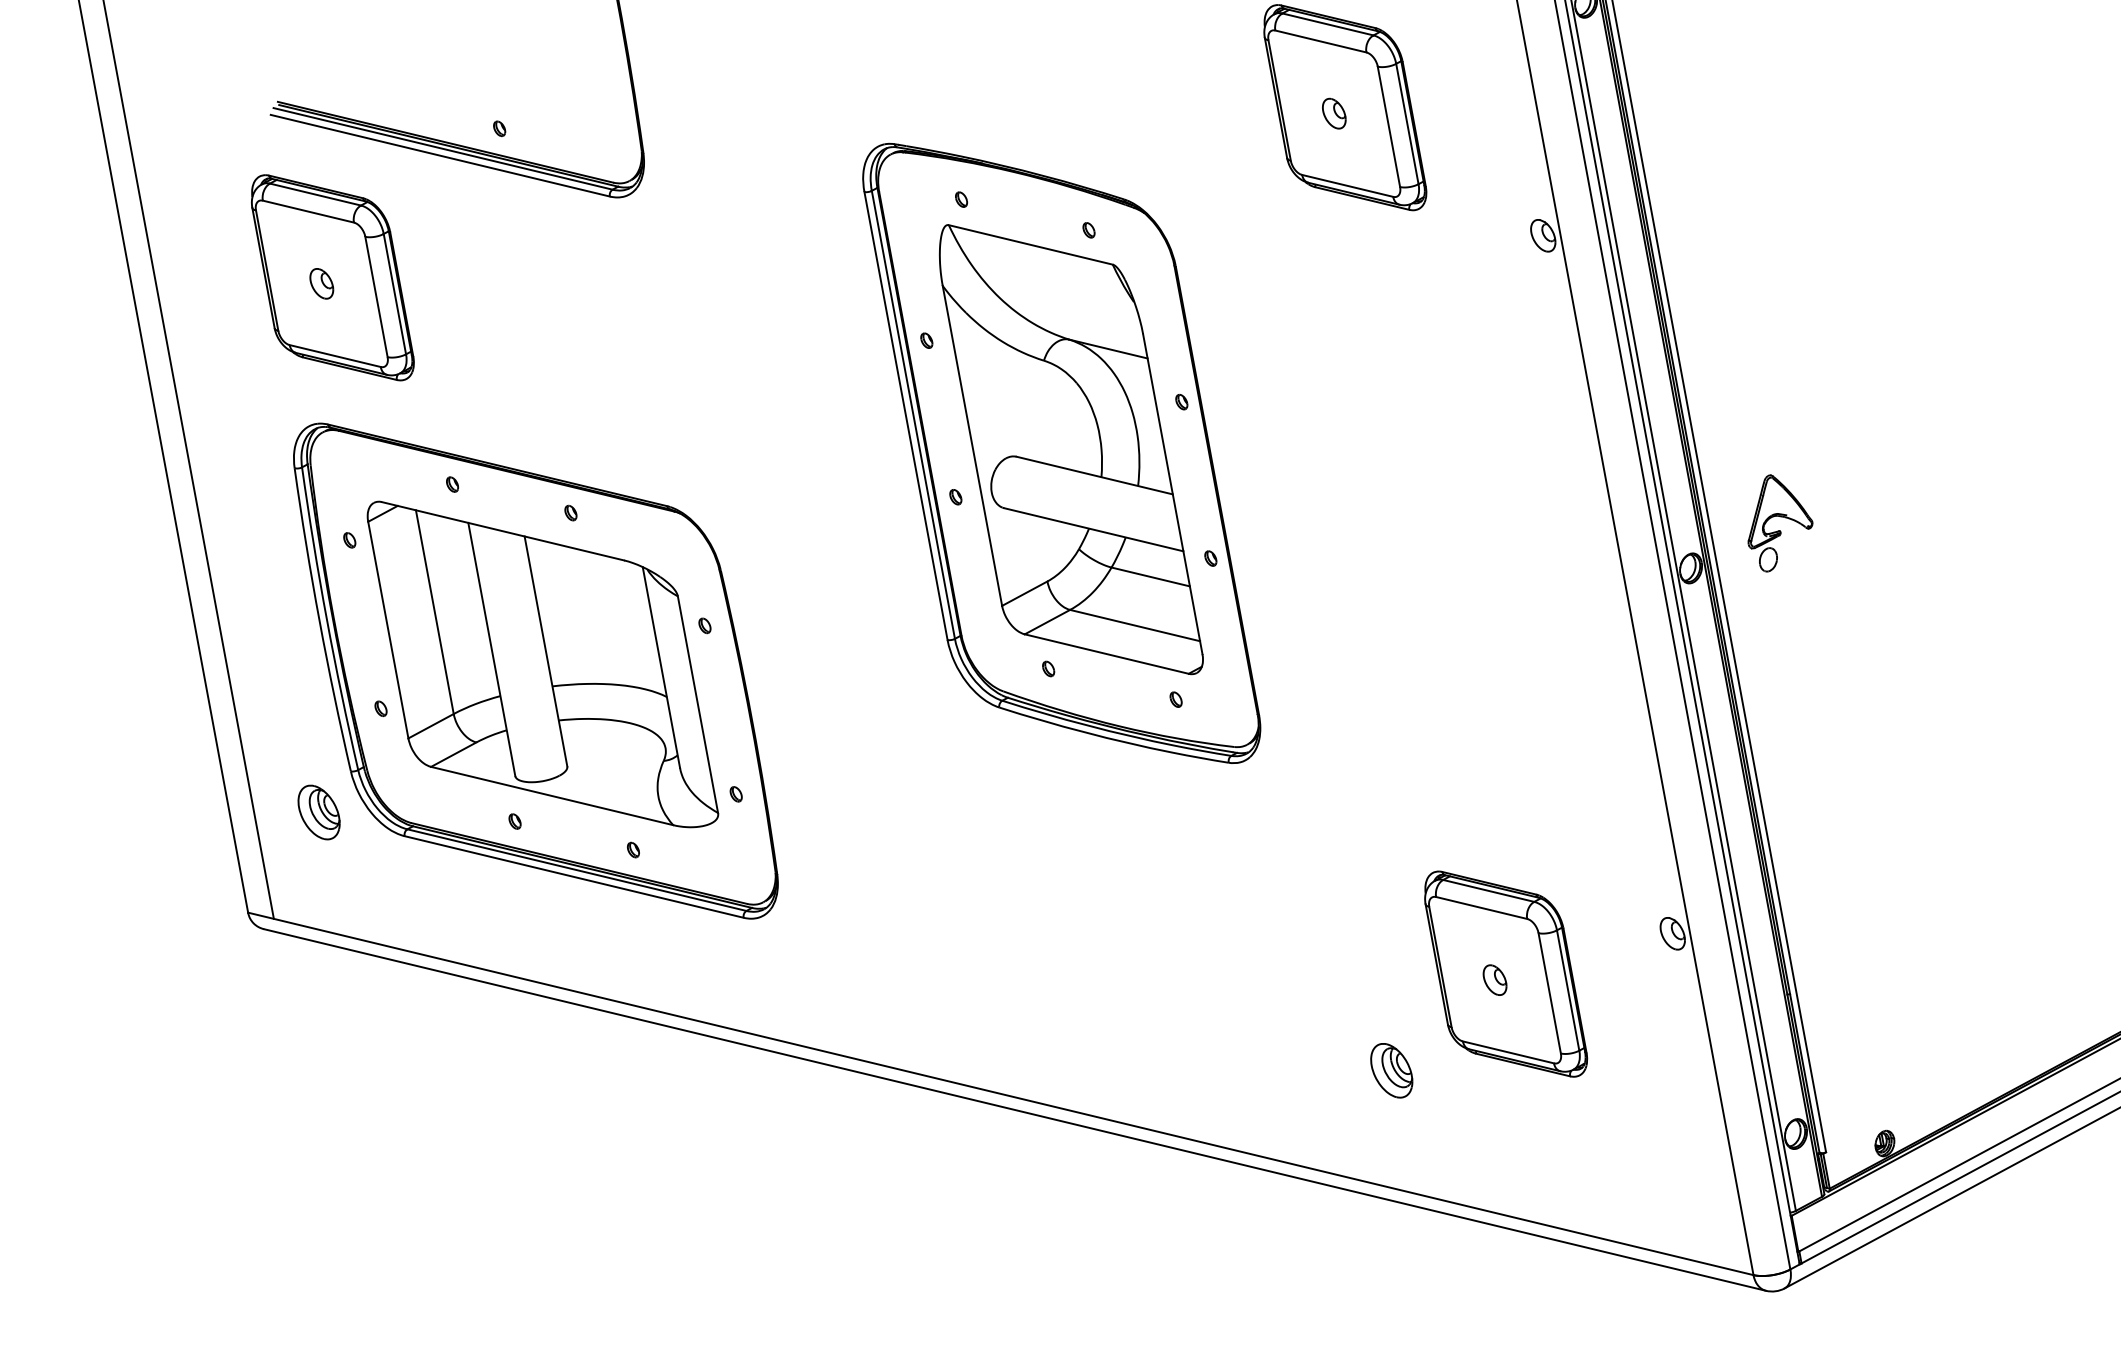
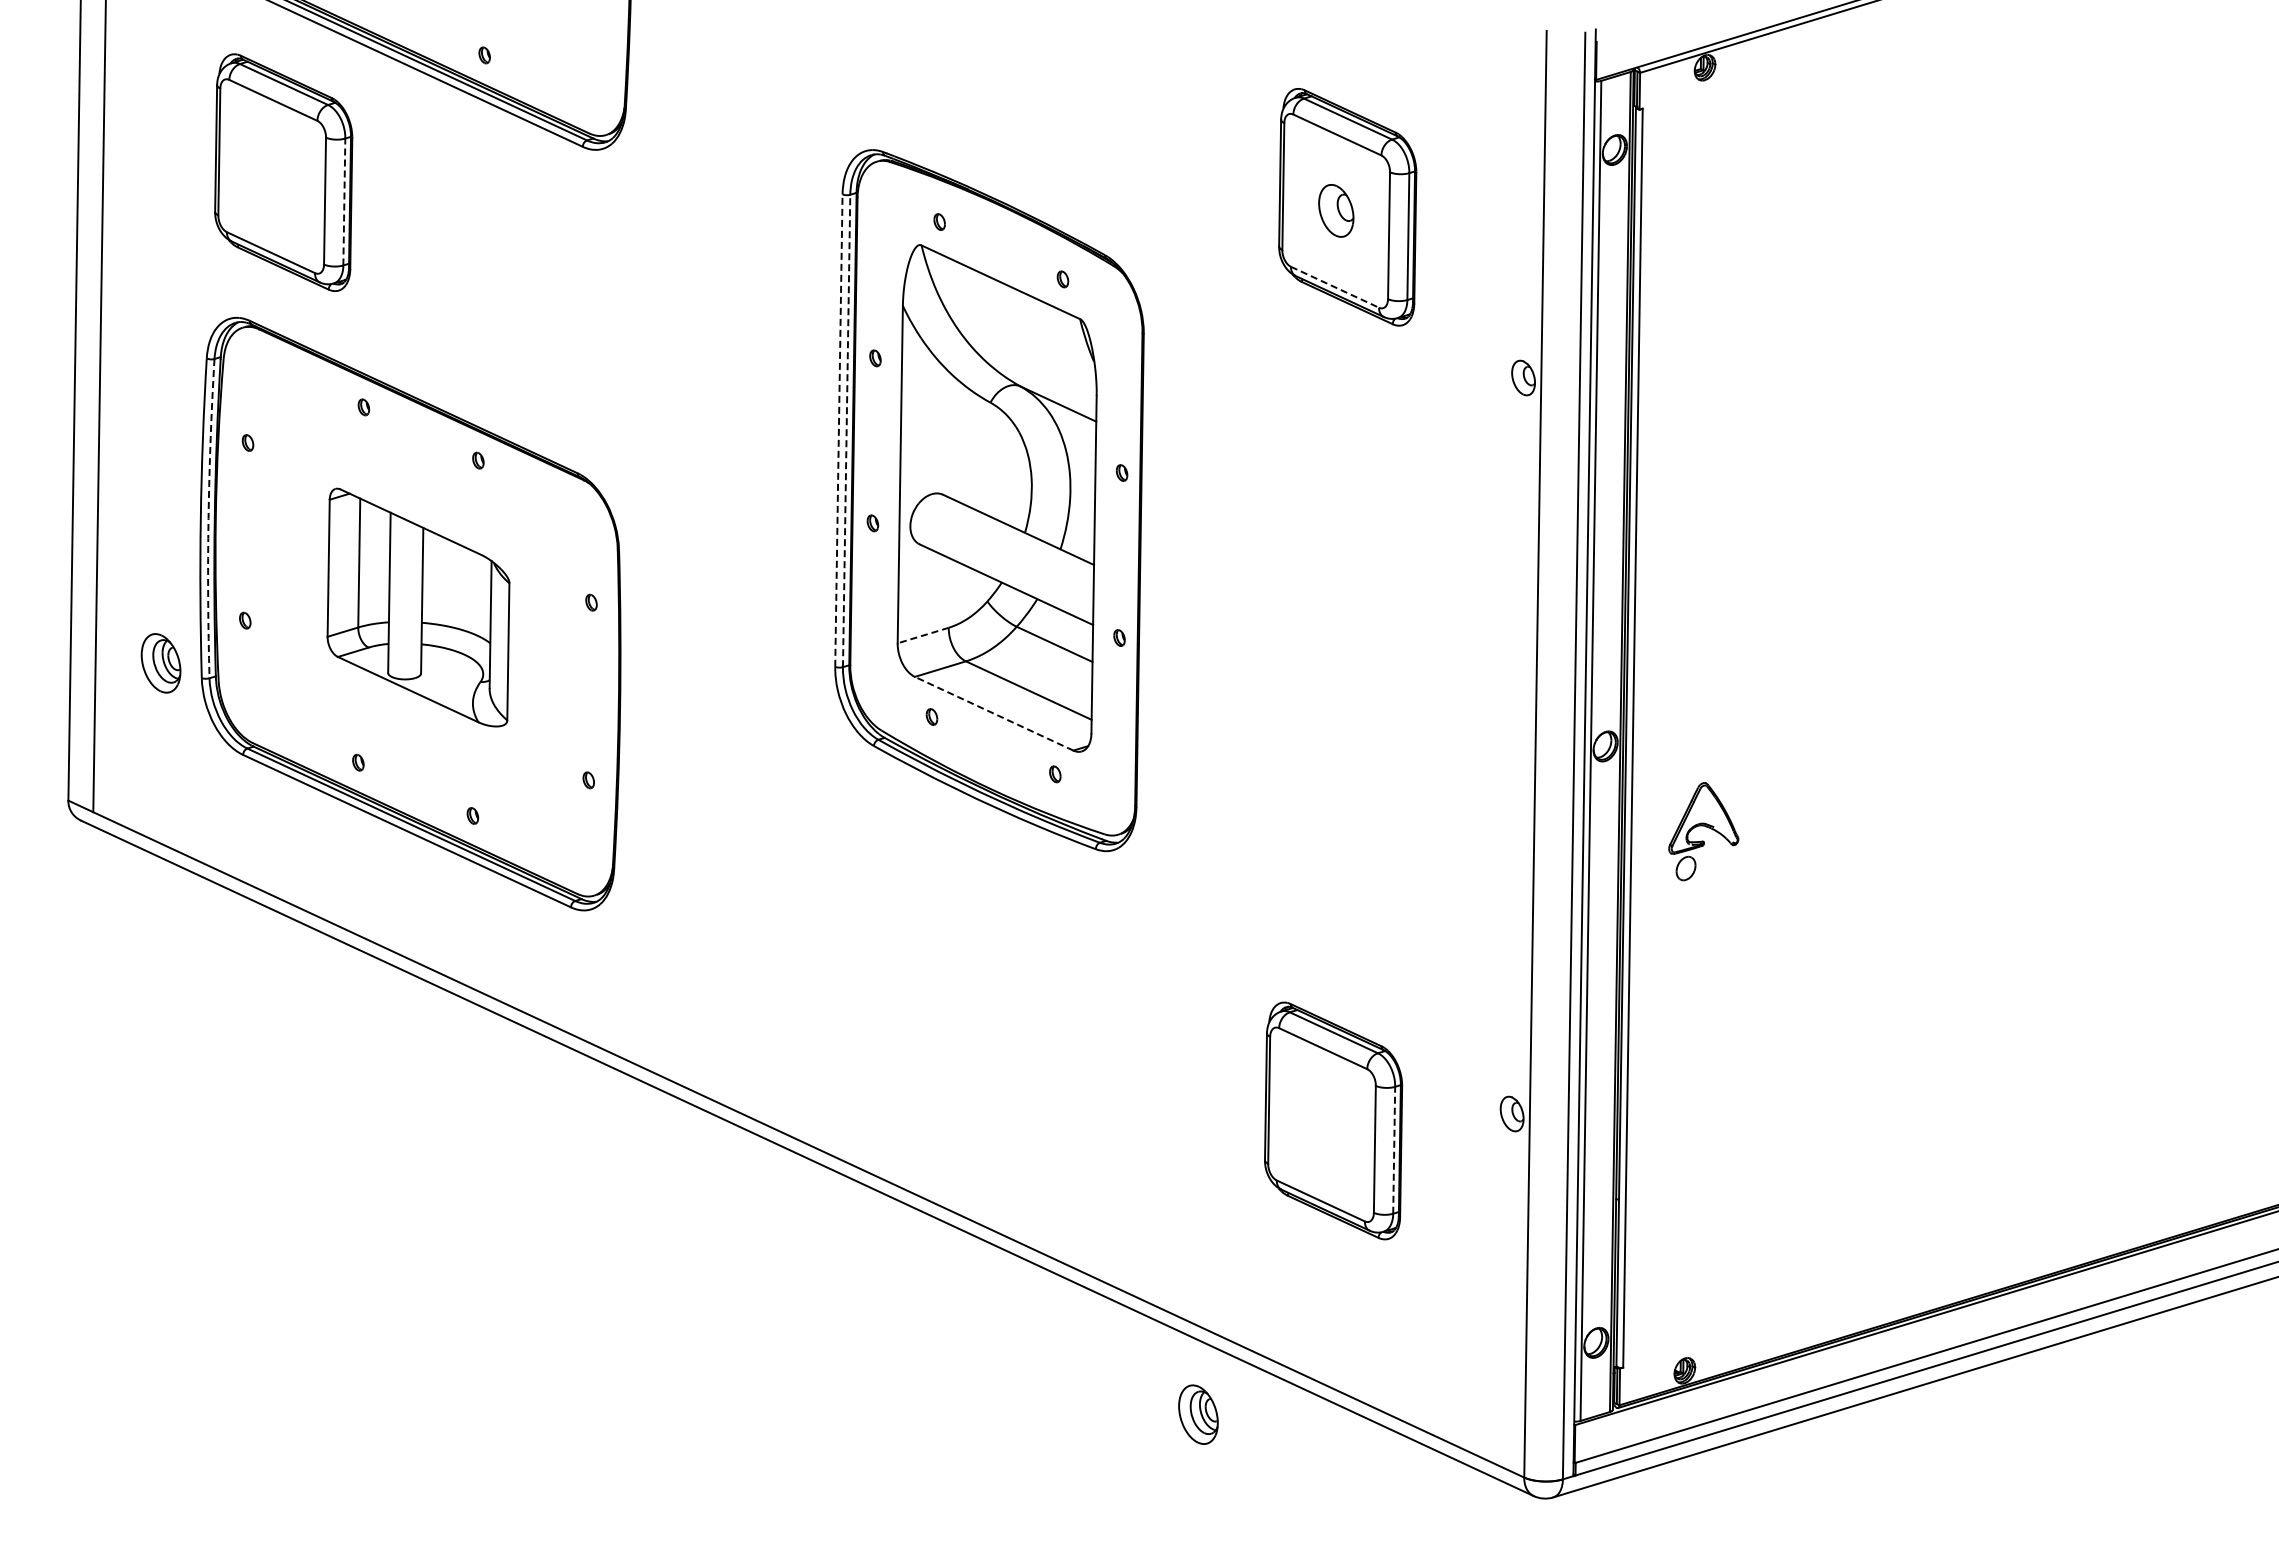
part: (1333, 114) -> (1335, 211), size x1.6
line: (1348, 186) -> (1335, 287), solid -> dashed
part: (321, 283) -> (271, 176), removed
line: (394, 293) -> (344, 201), solid -> dashed
line: (913, 414) -> (846, 430), solid -> dashed
line: (905, 415) -> (838, 430), solid -> dashed
part: (1777, 521) -> (1703, 831), moved
line: (1025, 593) -> (923, 635), solid -> dashed
arc: (326, 619) -> (208, 518), solid -> dashed
line: (1106, 653) -> (993, 713), solid -> dashed
part: (542, 663) -> (418, 607), size x0.6
part: (318, 812) -> (160, 663), moved
part: (1494, 979) -> (1321, 1124), removed
line: (1568, 989) -> (1394, 1149), solid -> dashed
part: (1391, 1070) -> (1198, 1414), moved

